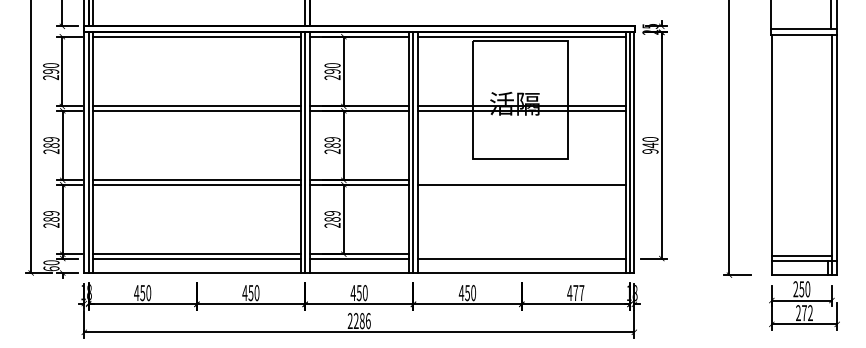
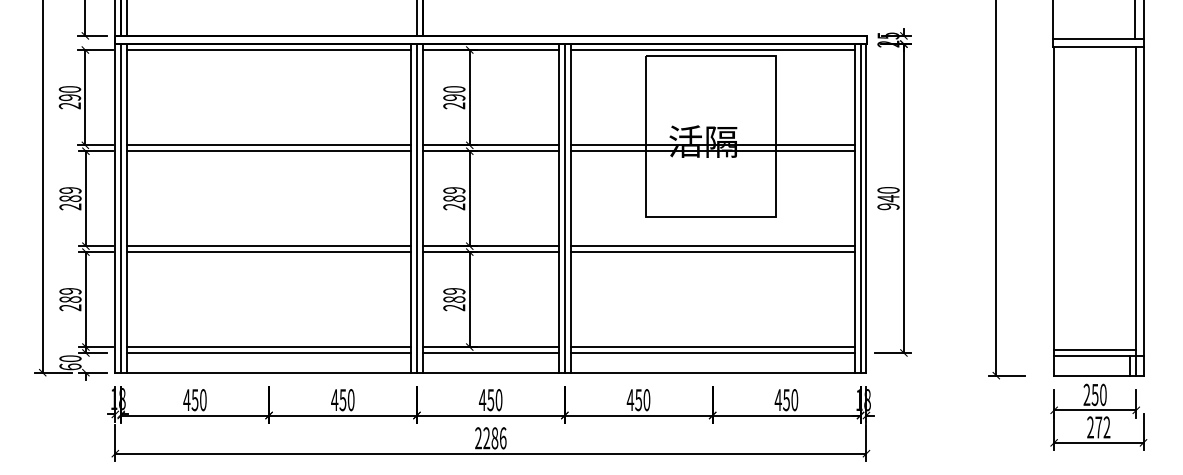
line: (521, 180) -> (712, 246), added
line: (521, 254) -> (712, 347), added
text: (578, 293) -> (790, 400), 477 -> 450

